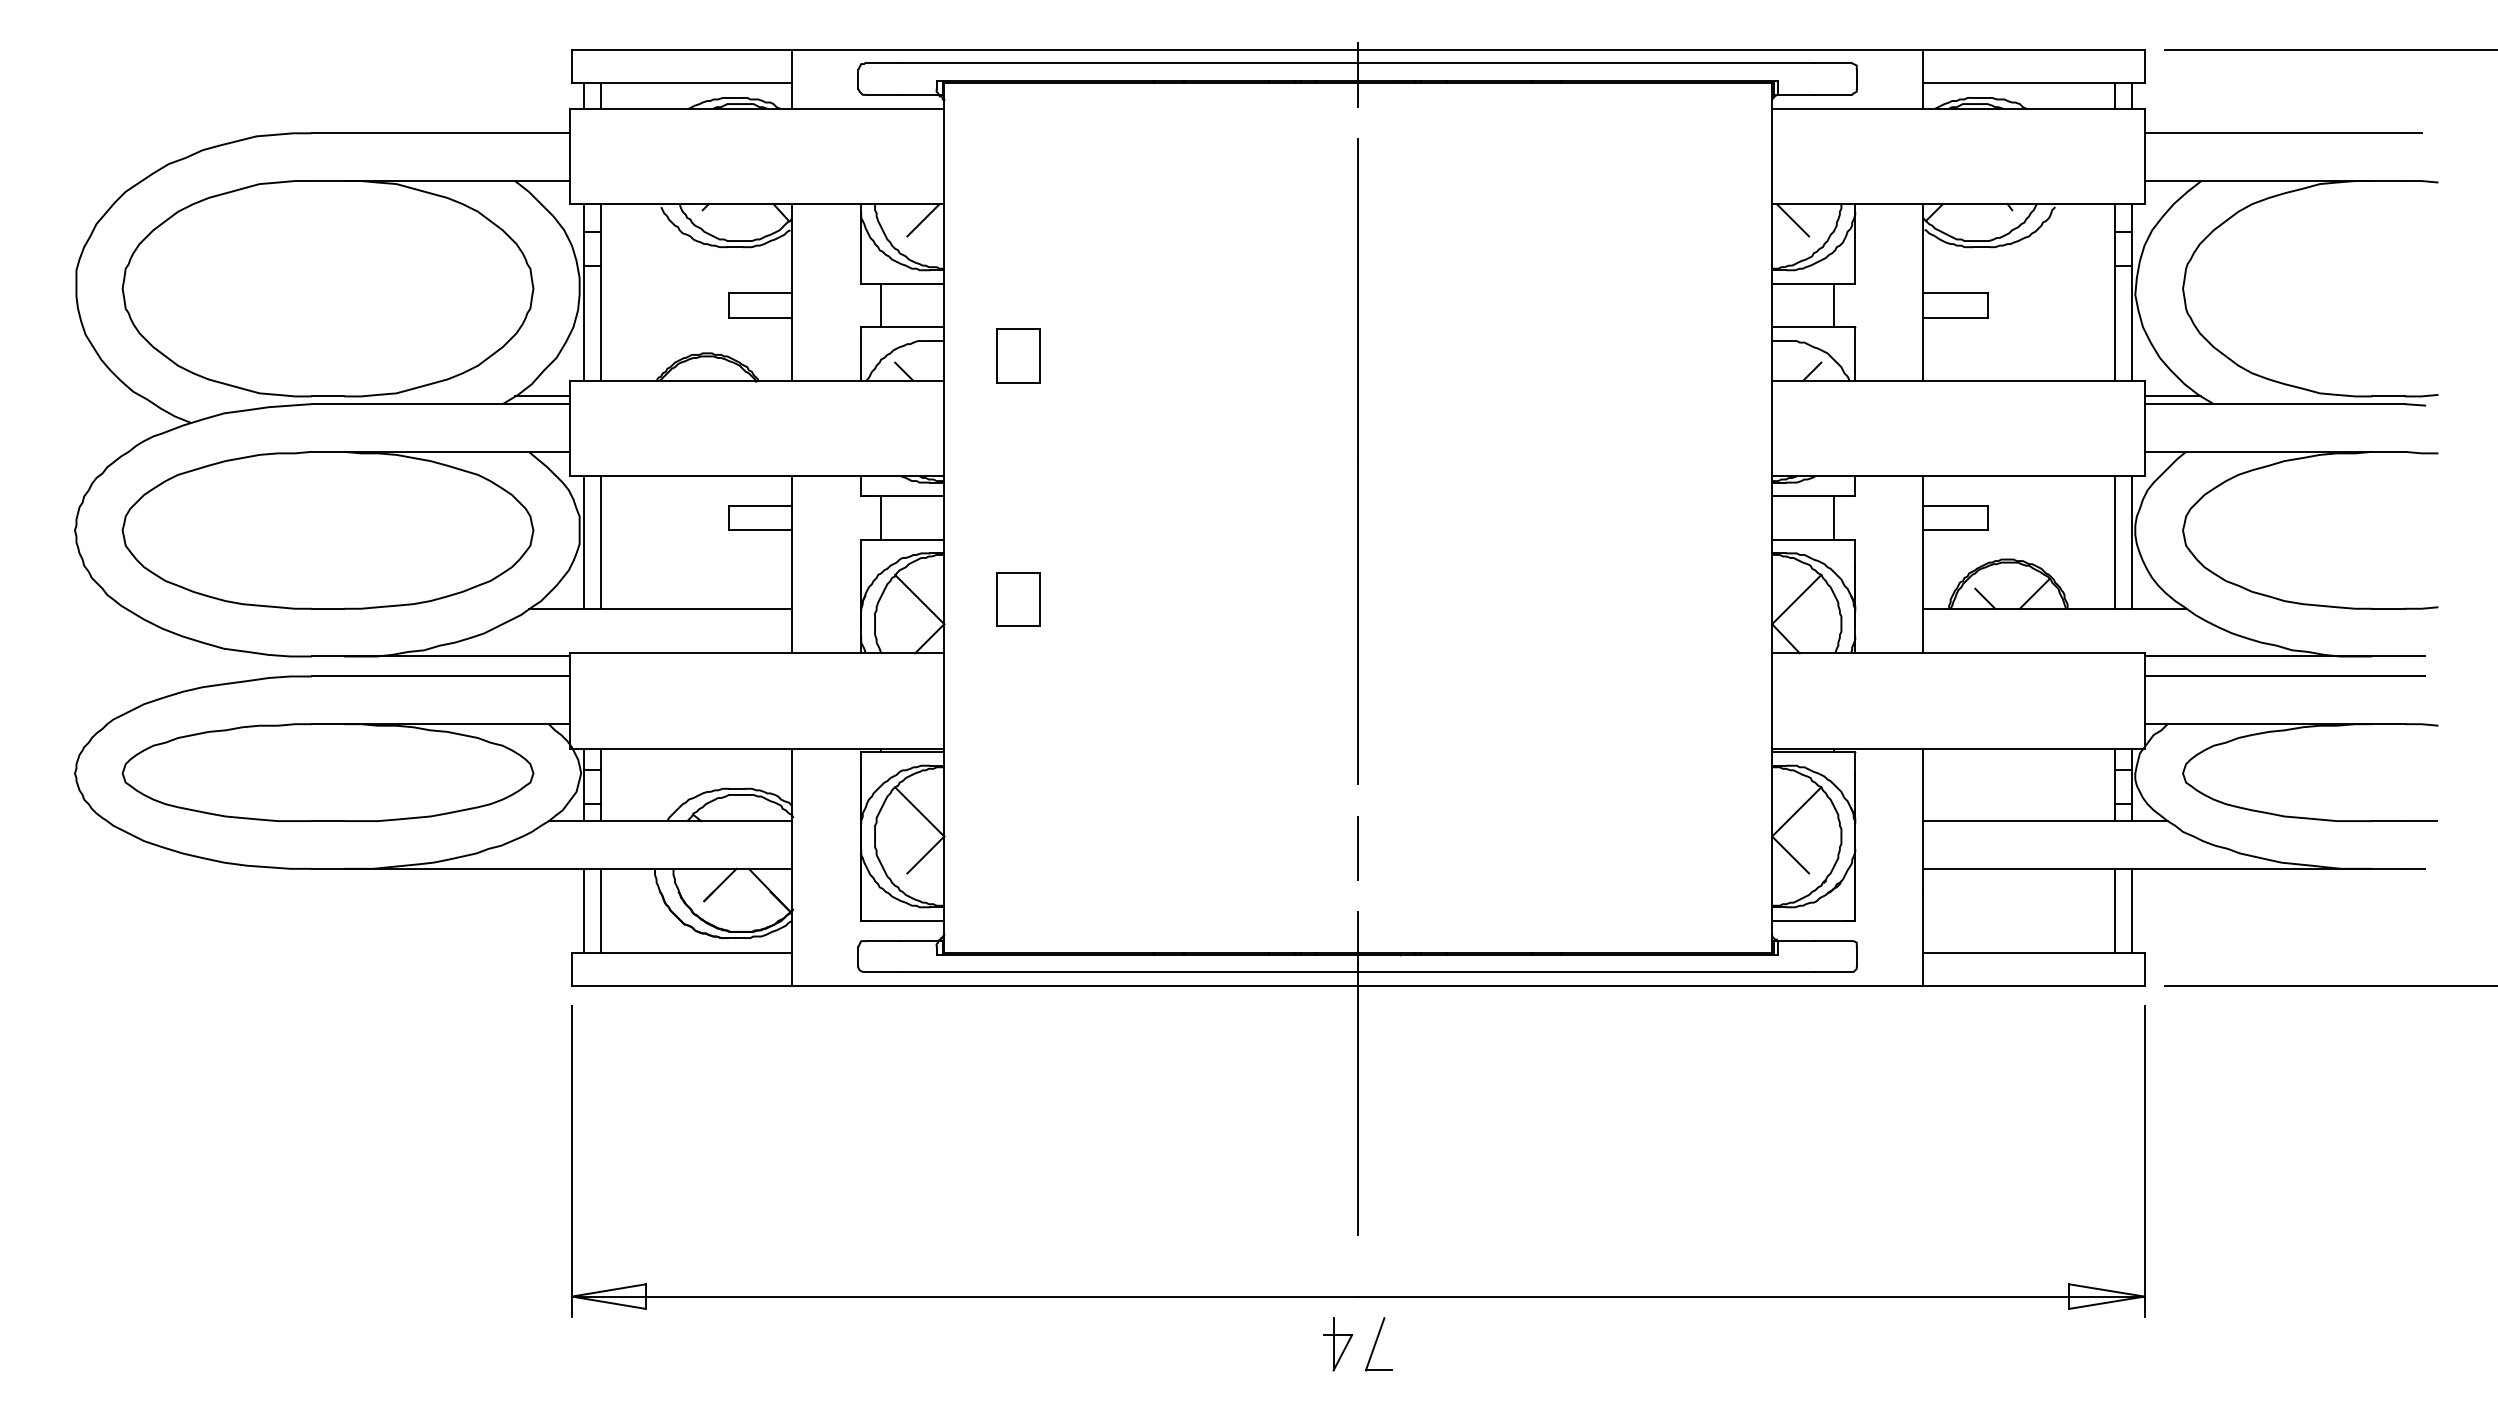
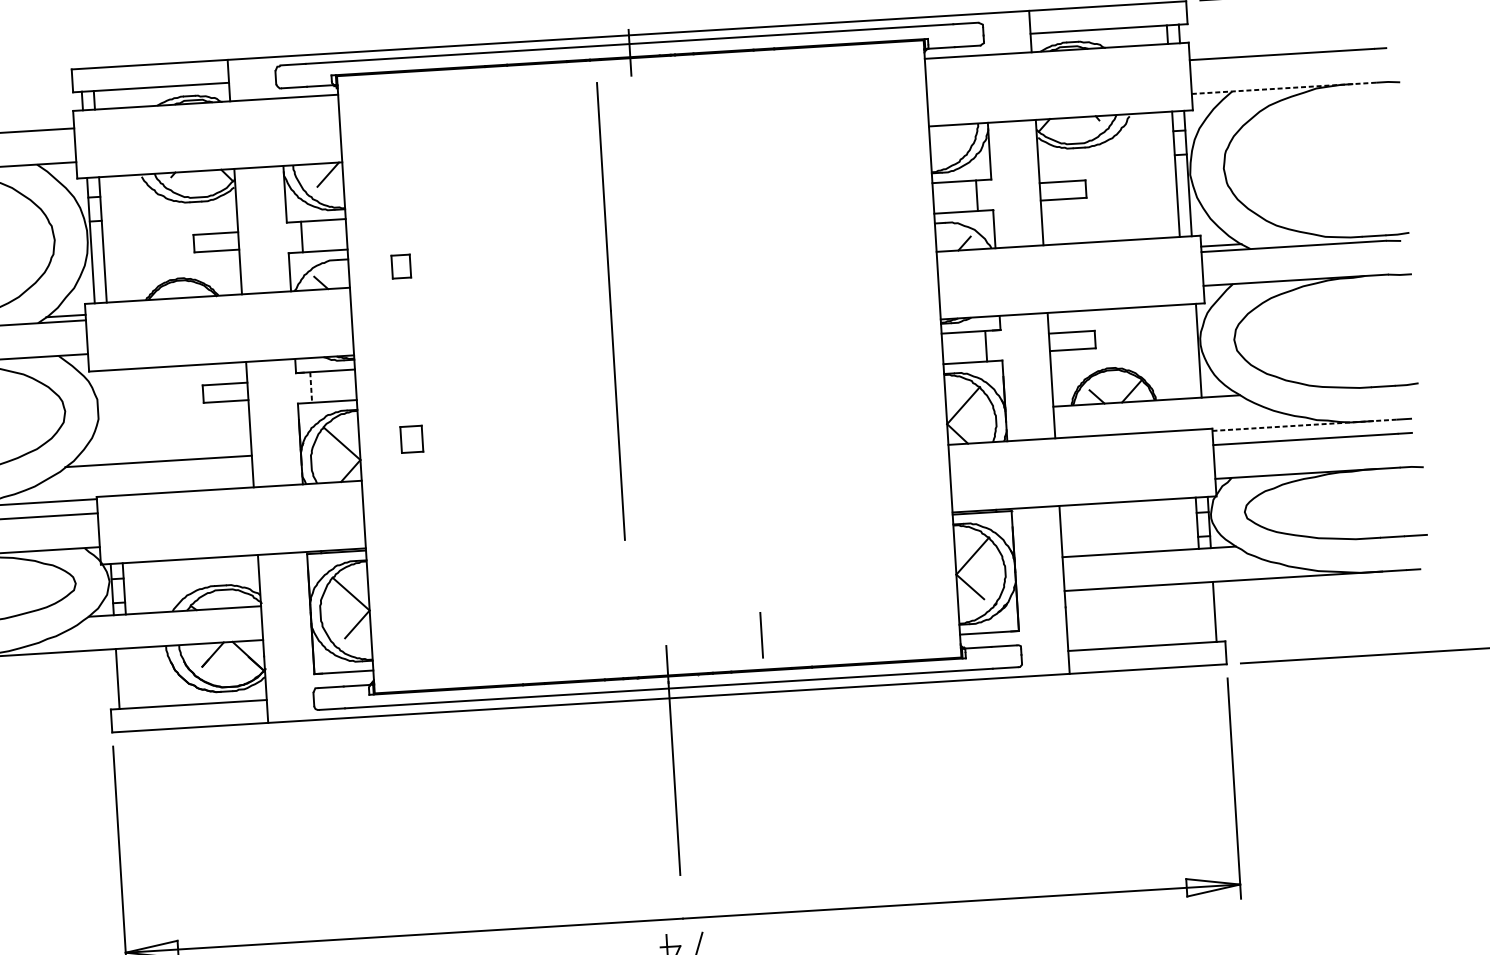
line: (2275, 181) -> (1284, 88), solid -> dashed
line: (1792, 220) -> (944, 137), removed
part: (1018, 355) -> (401, 266), size x0.6
line: (1357, 461) -> (610, 311), moved
line: (881, 517) -> (311, 387), solid -> dashed
line: (584, 542) -> (101, 417), removed
line: (601, 542) -> (114, 417), removed
line: (2115, 542) -> (1186, 351), removed
part: (1018, 599) -> (411, 439), size x0.7
line: (2275, 656) -> (1305, 425), solid -> dashed
line: (1357, 848) -> (761, 635), moved
line: (601, 910) -> (129, 677), removed
line: (2115, 910) -> (1202, 612), removed

